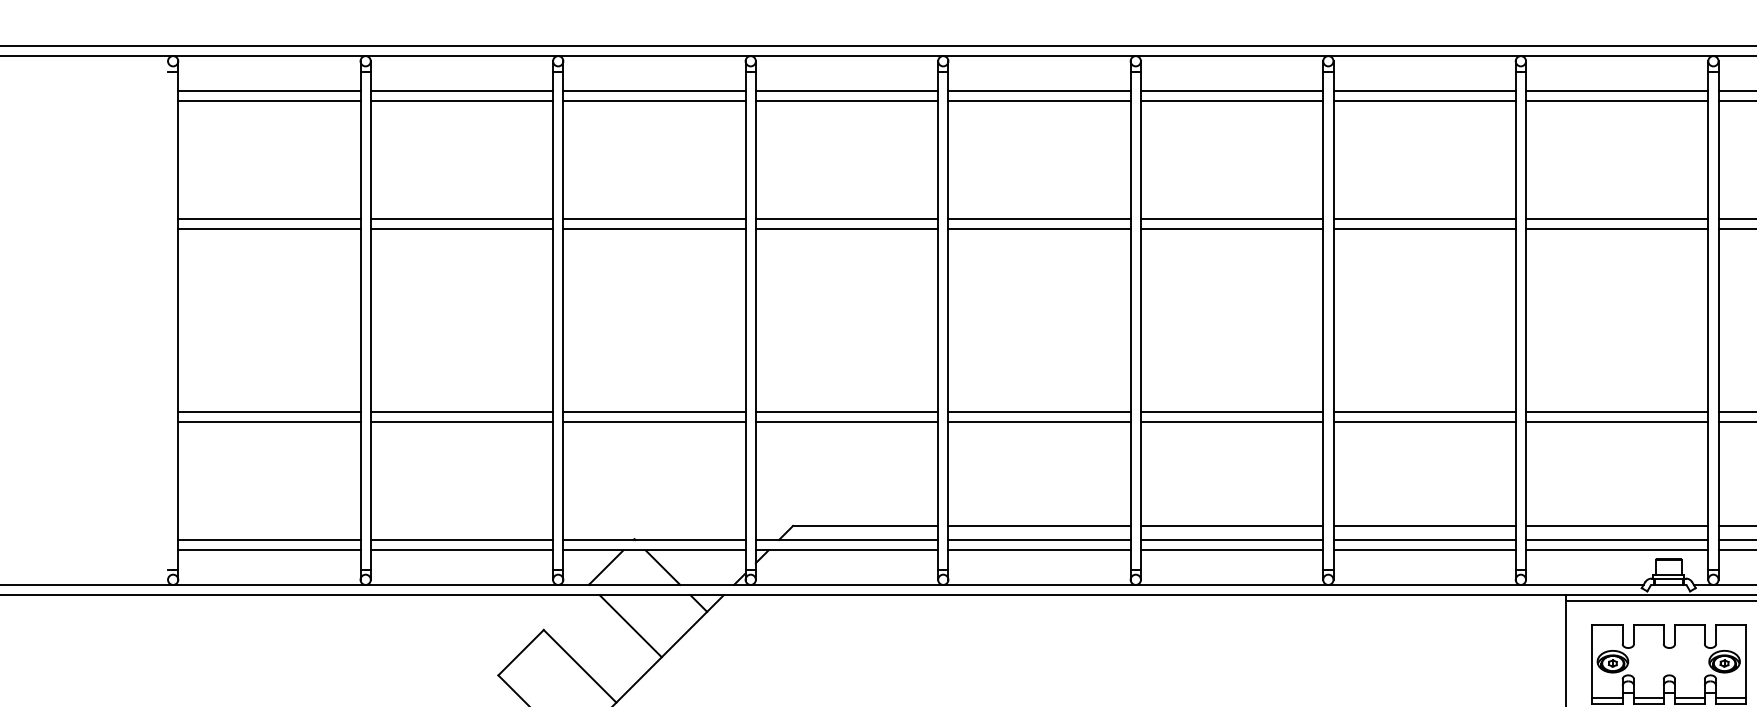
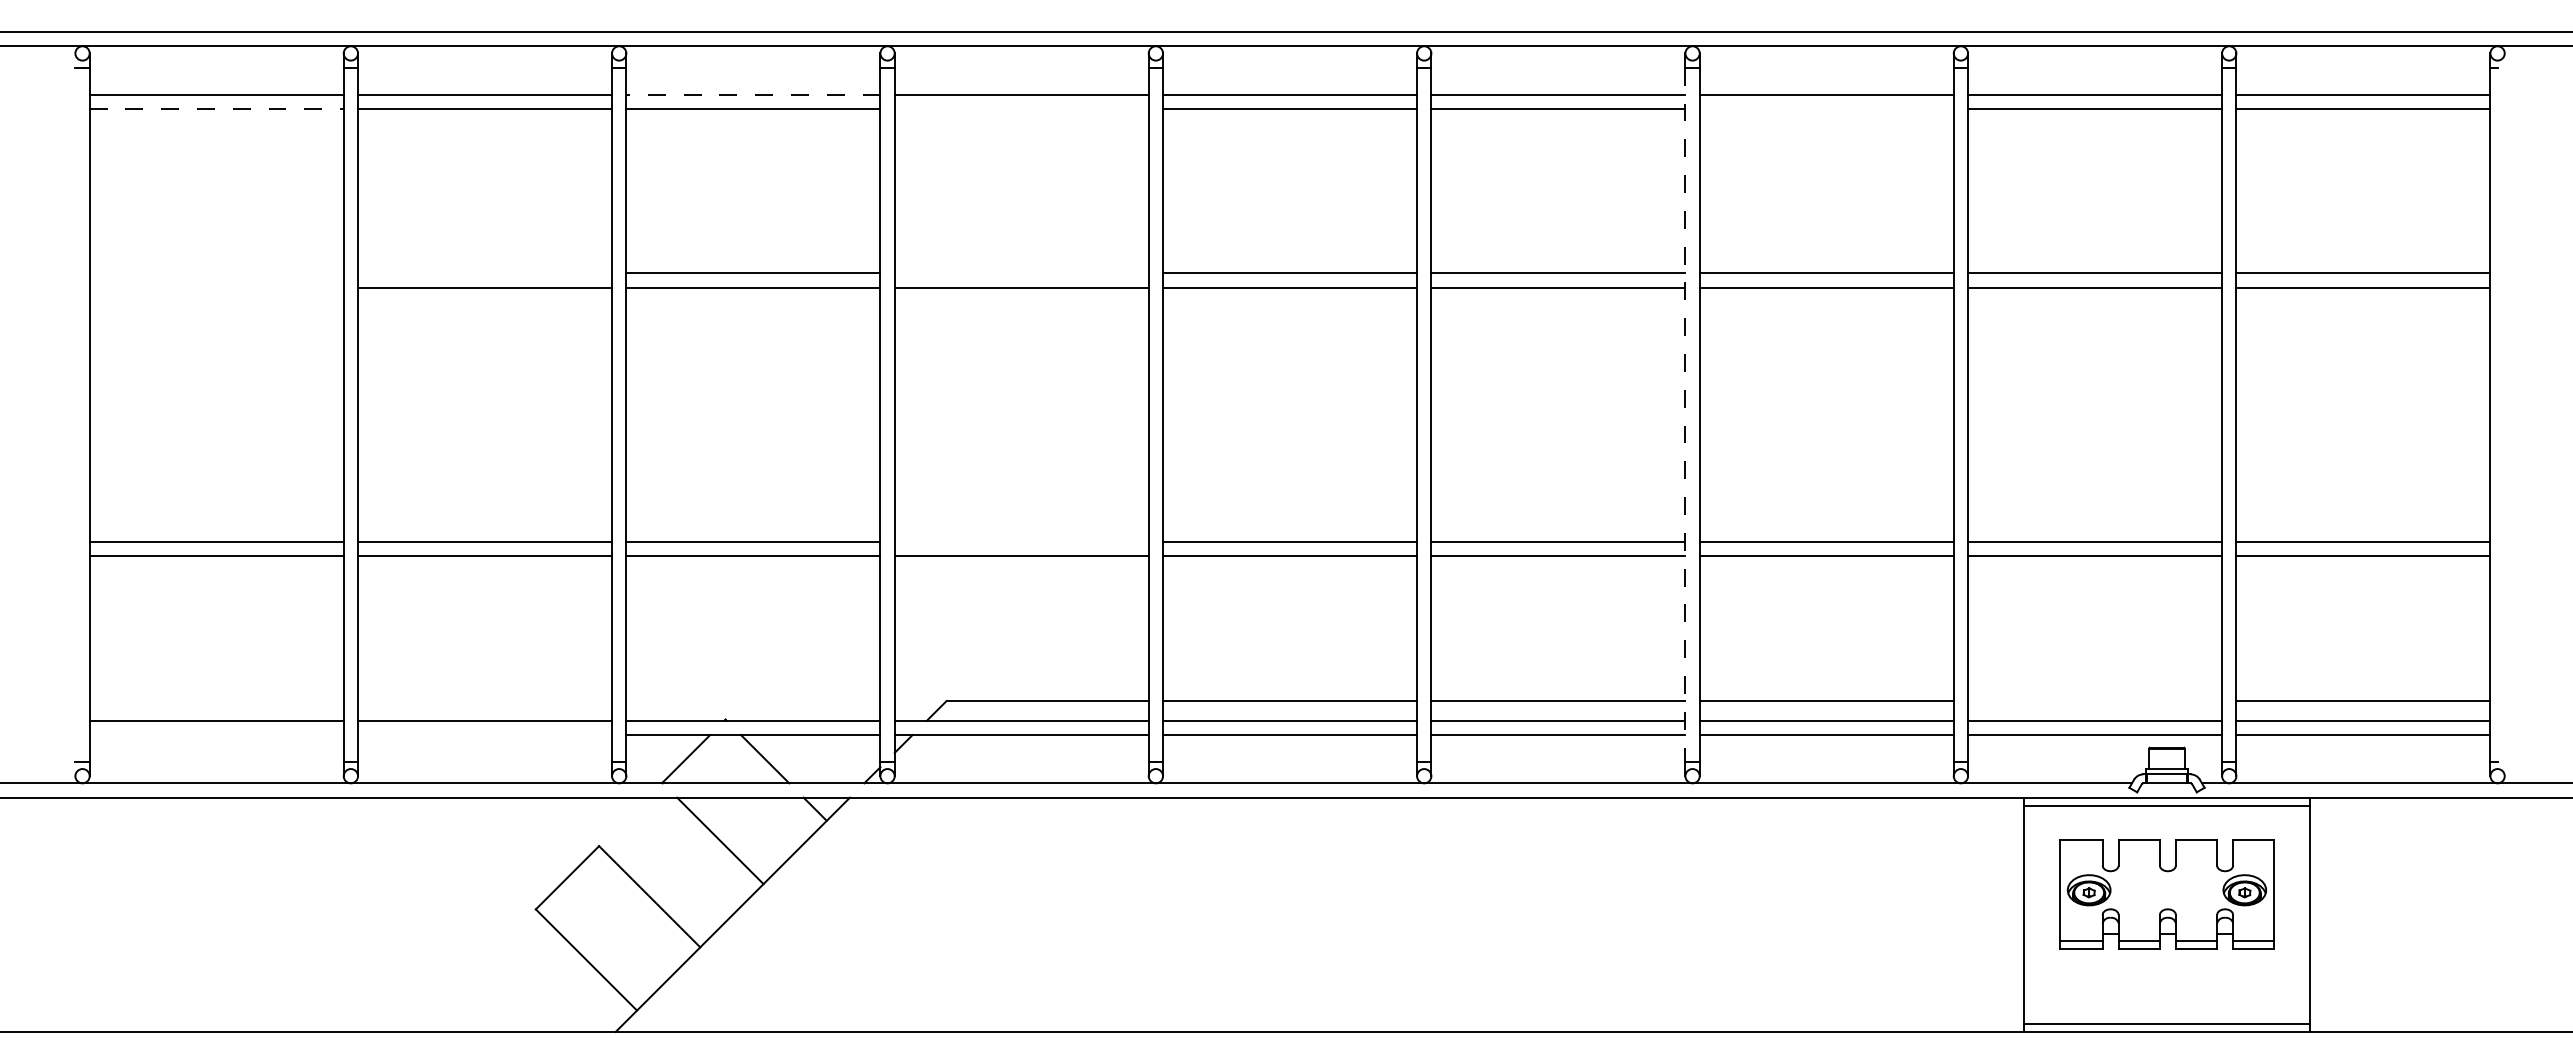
line: (653, 90) -> (752, 94), solid -> dashed
line: (269, 100) -> (217, 108), solid -> dashed
line: (846, 100) -> (1021, 108), removed
line: (1424, 100) -> (1826, 108), removed
line: (269, 219) -> (216, 273), removed
line: (462, 219) -> (485, 273), removed
line: (846, 219) -> (1021, 273), removed
line: (269, 229) -> (216, 287), removed
line: (1323, 321) -> (1685, 415), solid -> dashed
line: (846, 411) -> (1021, 541), removed
line: (1617, 526) -> (2095, 701), removed
line: (269, 550) -> (216, 735), removed
line: (462, 550) -> (485, 735), removed

